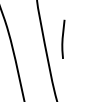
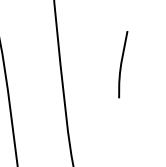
line: (63, 38) -> (122, 63), moved

